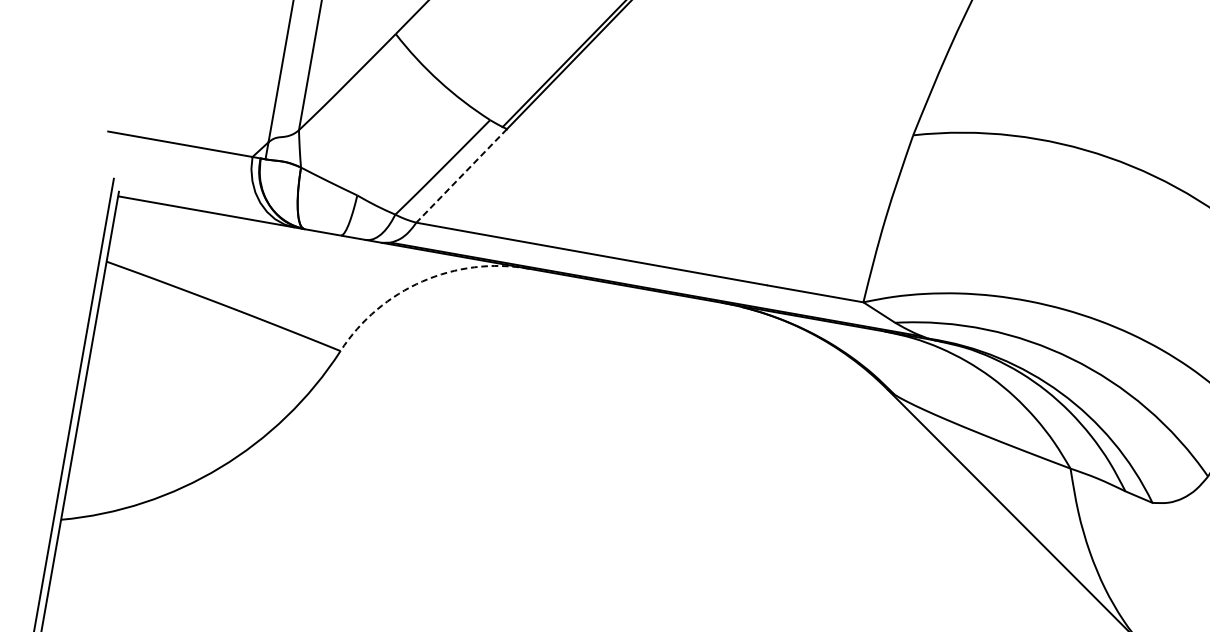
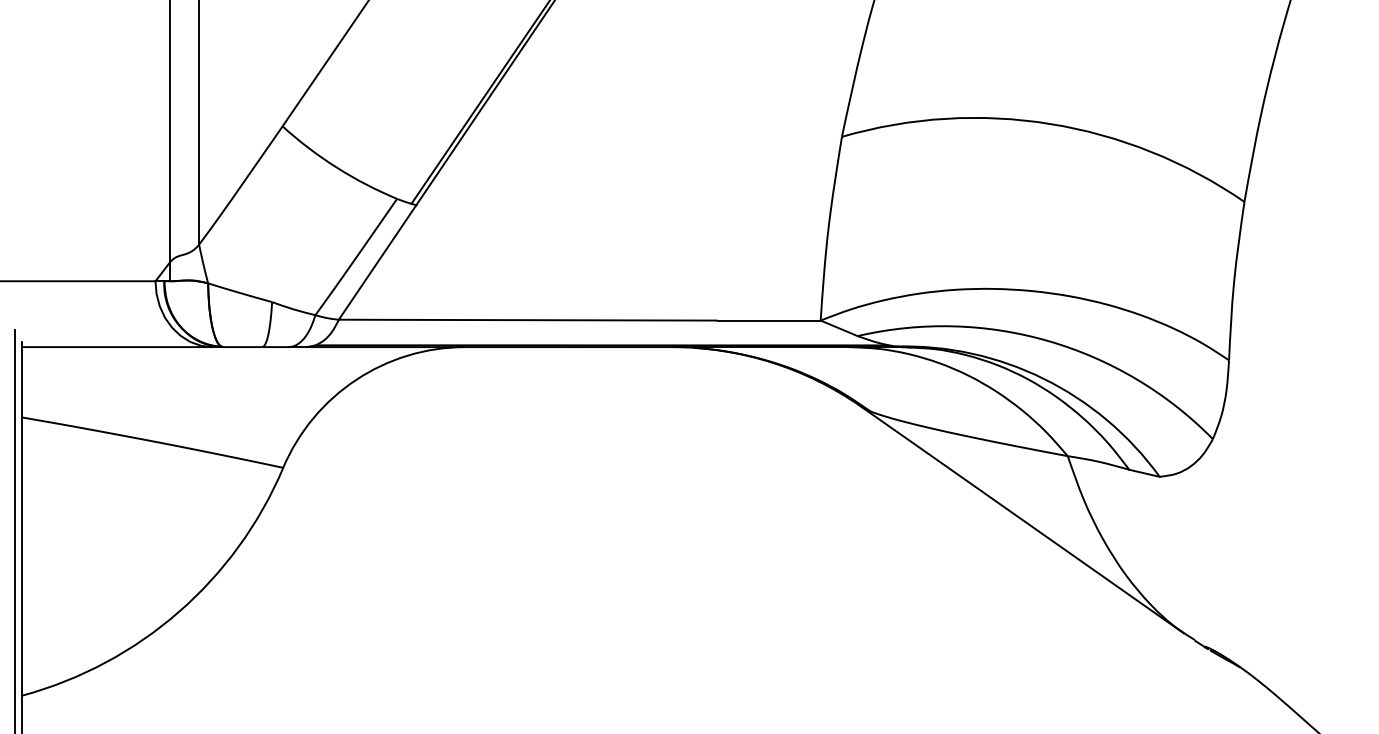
line: (461, 175) -> (377, 262), dashed -> solid
arc: (422, 281) -> (356, 380), dashed -> solid

